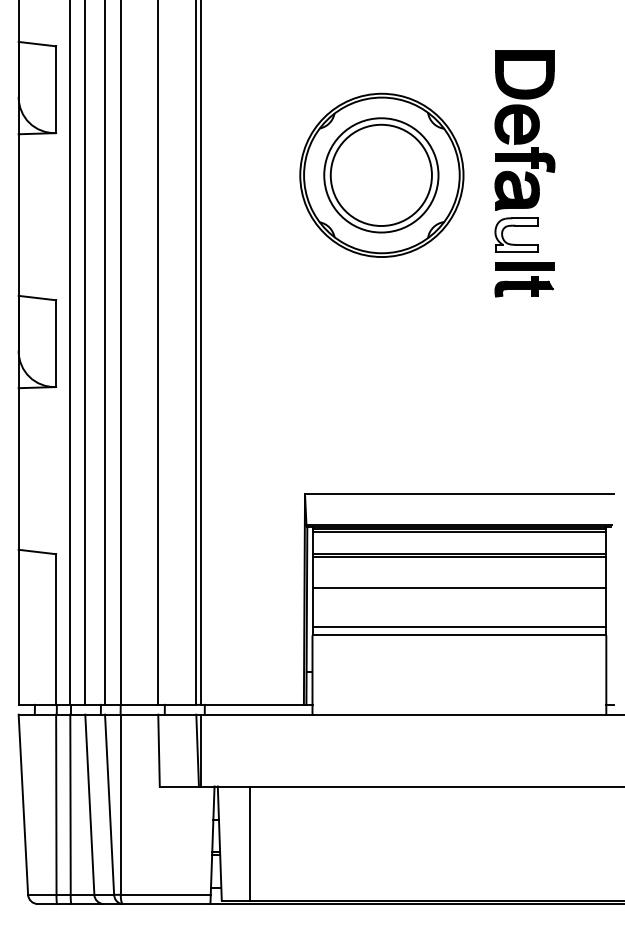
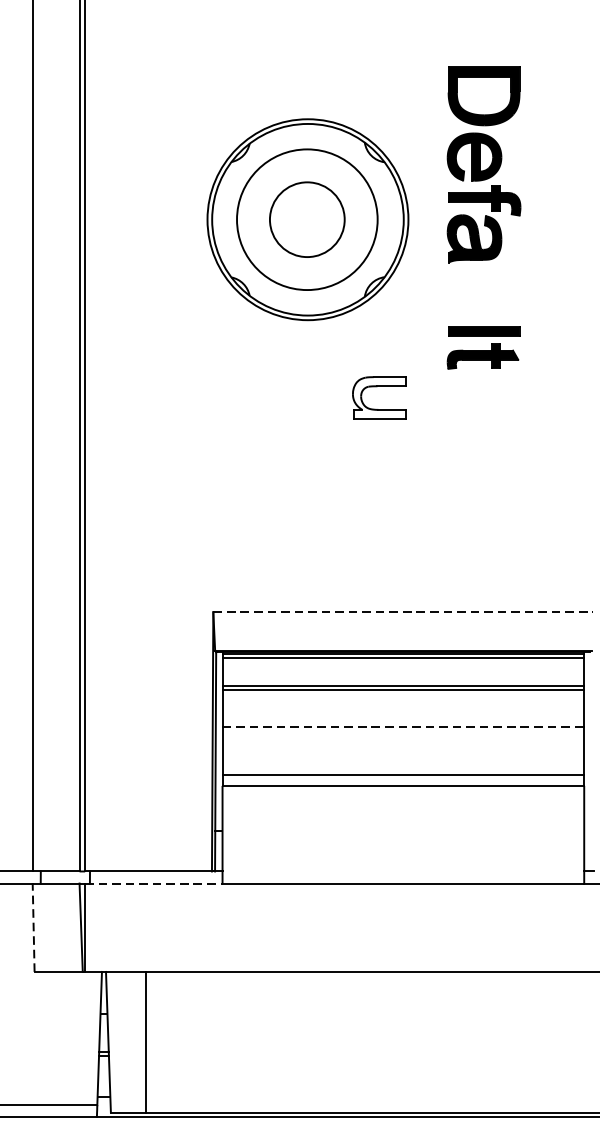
circle: (380, 175) -> (306, 219), size x0.6
part: (516, 226) -> (378, 387), moved
line: (459, 494) -> (403, 612), solid -> dashed
line: (459, 587) -> (403, 726), solid -> dashed
line: (256, 714) -> (153, 883), solid -> dashed
line: (159, 750) -> (34, 927), solid -> dashed

